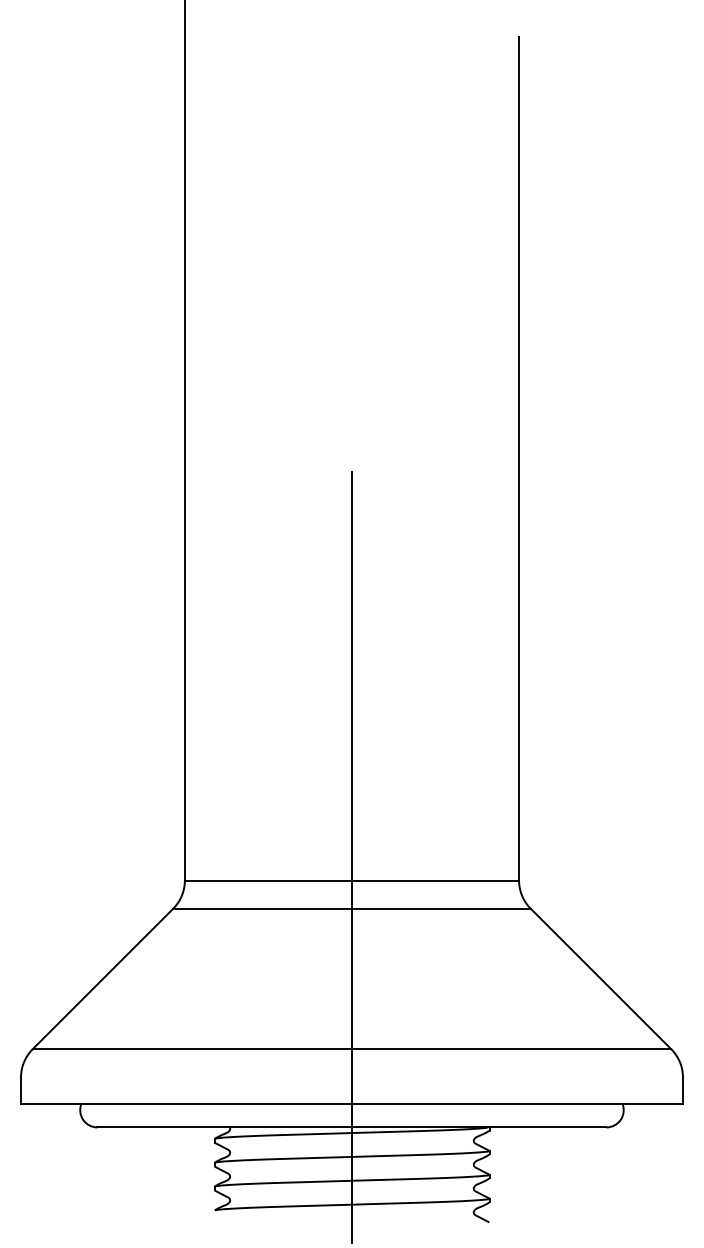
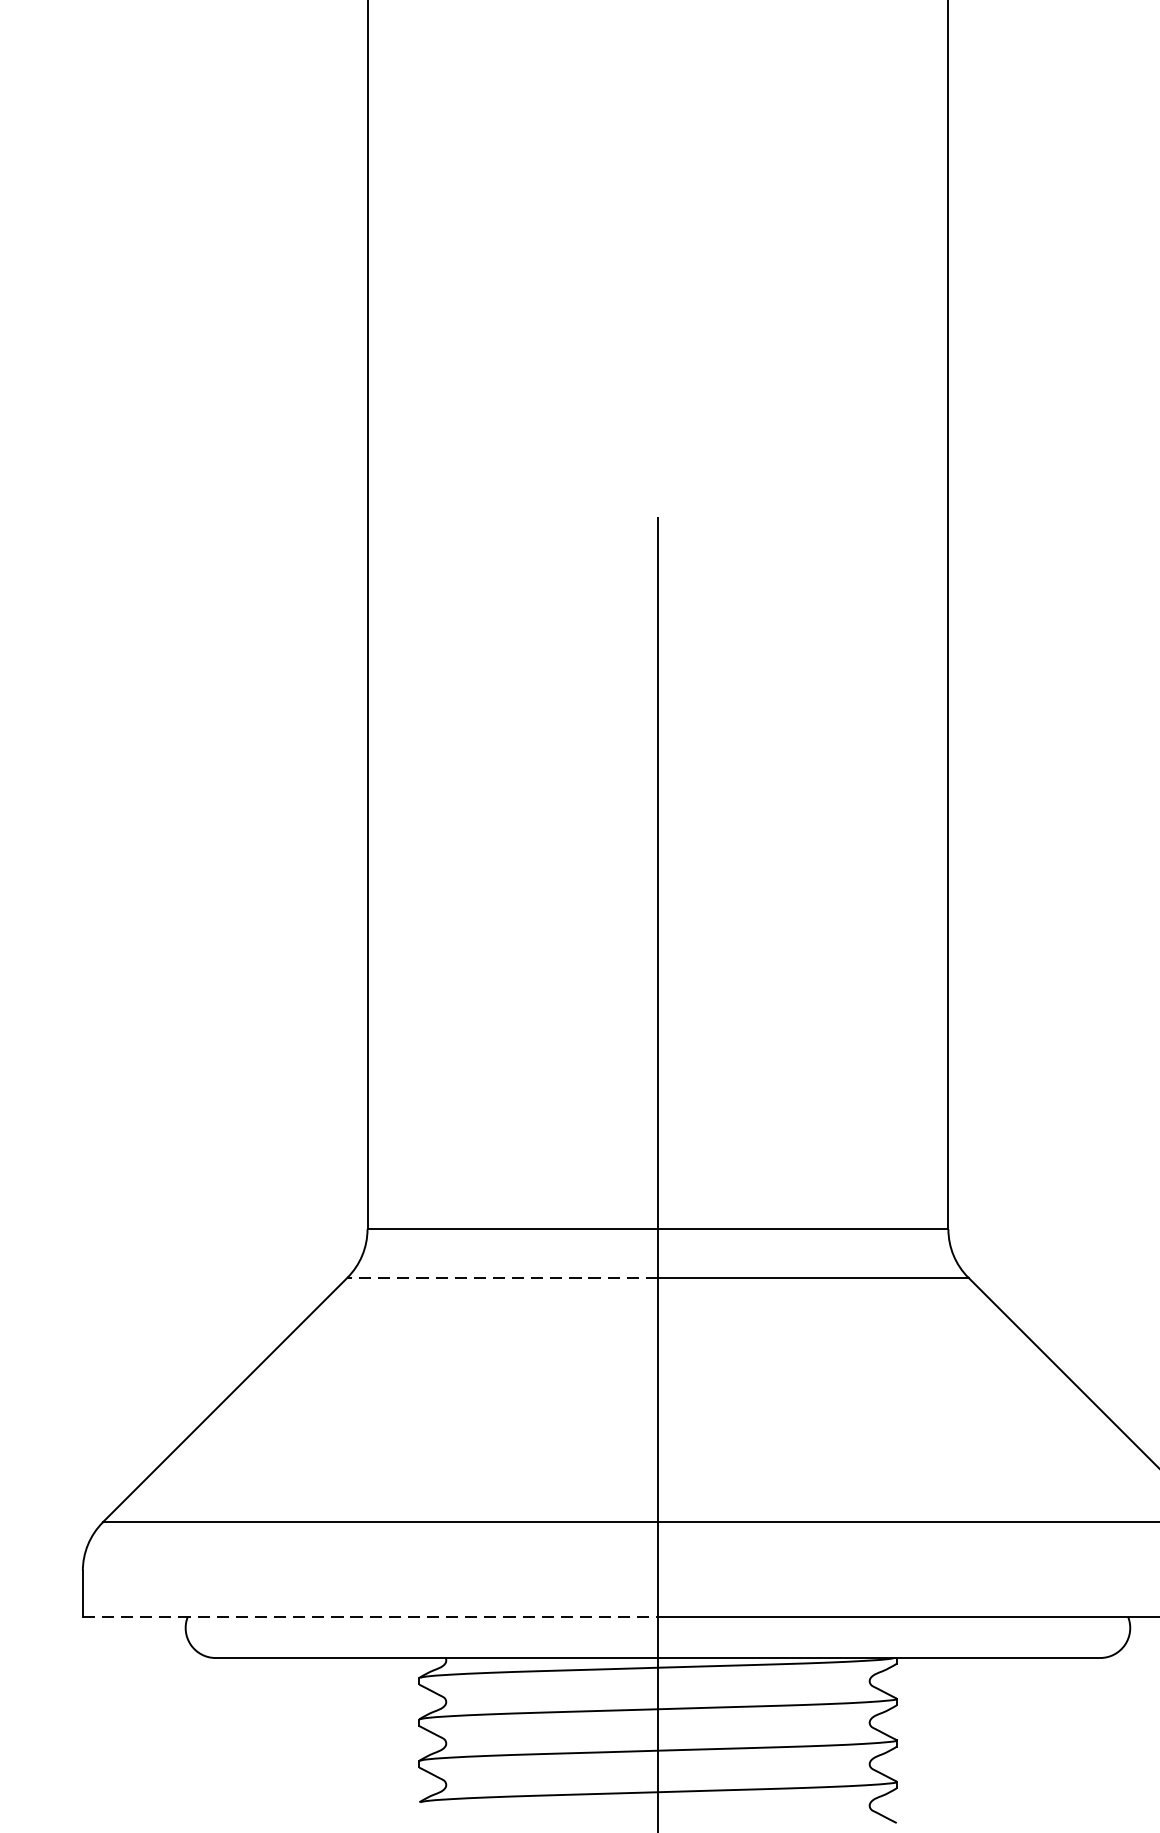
line: (262, 908) -> (502, 1277), solid -> dashed
line: (187, 1103) -> (372, 1616), solid -> dashed

